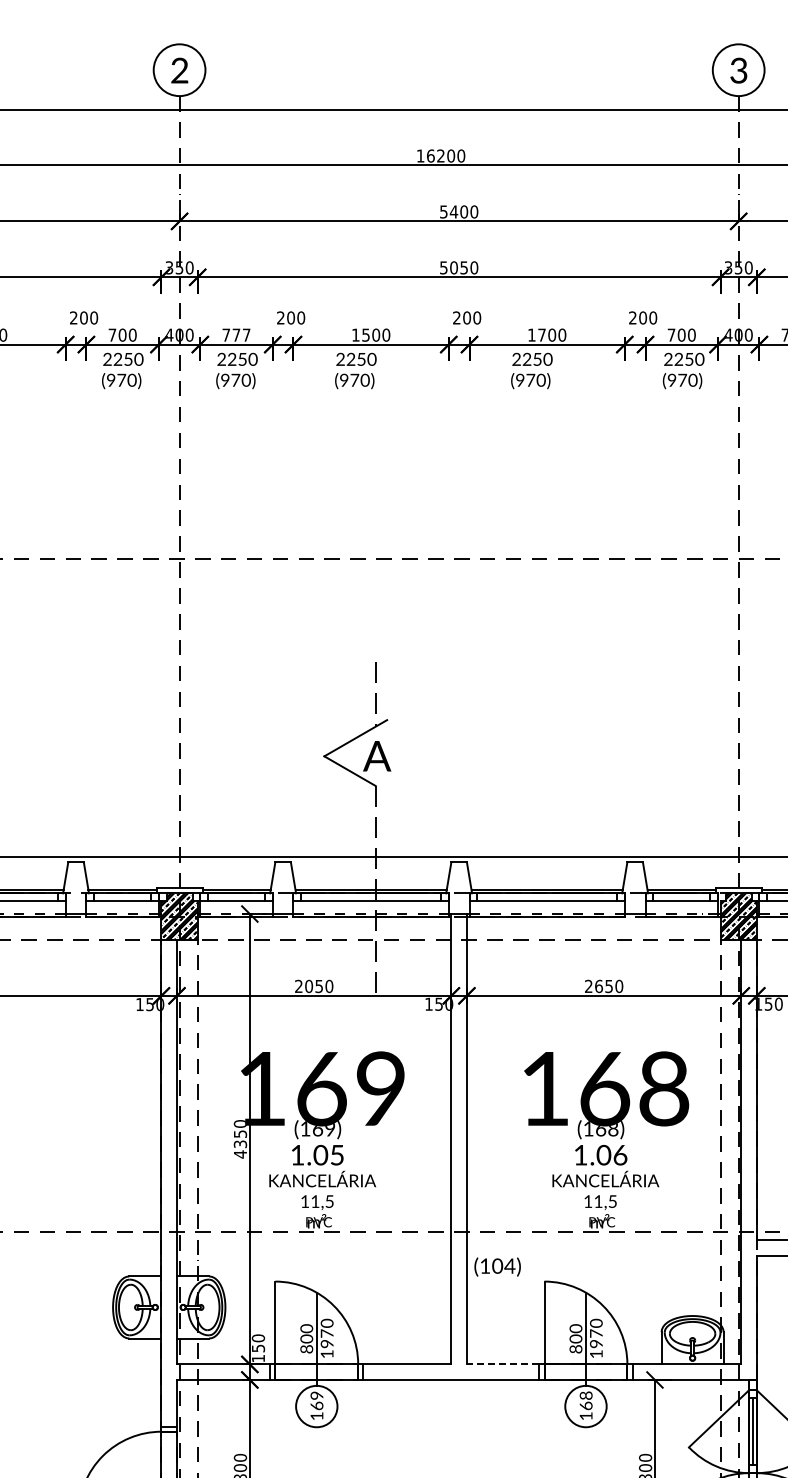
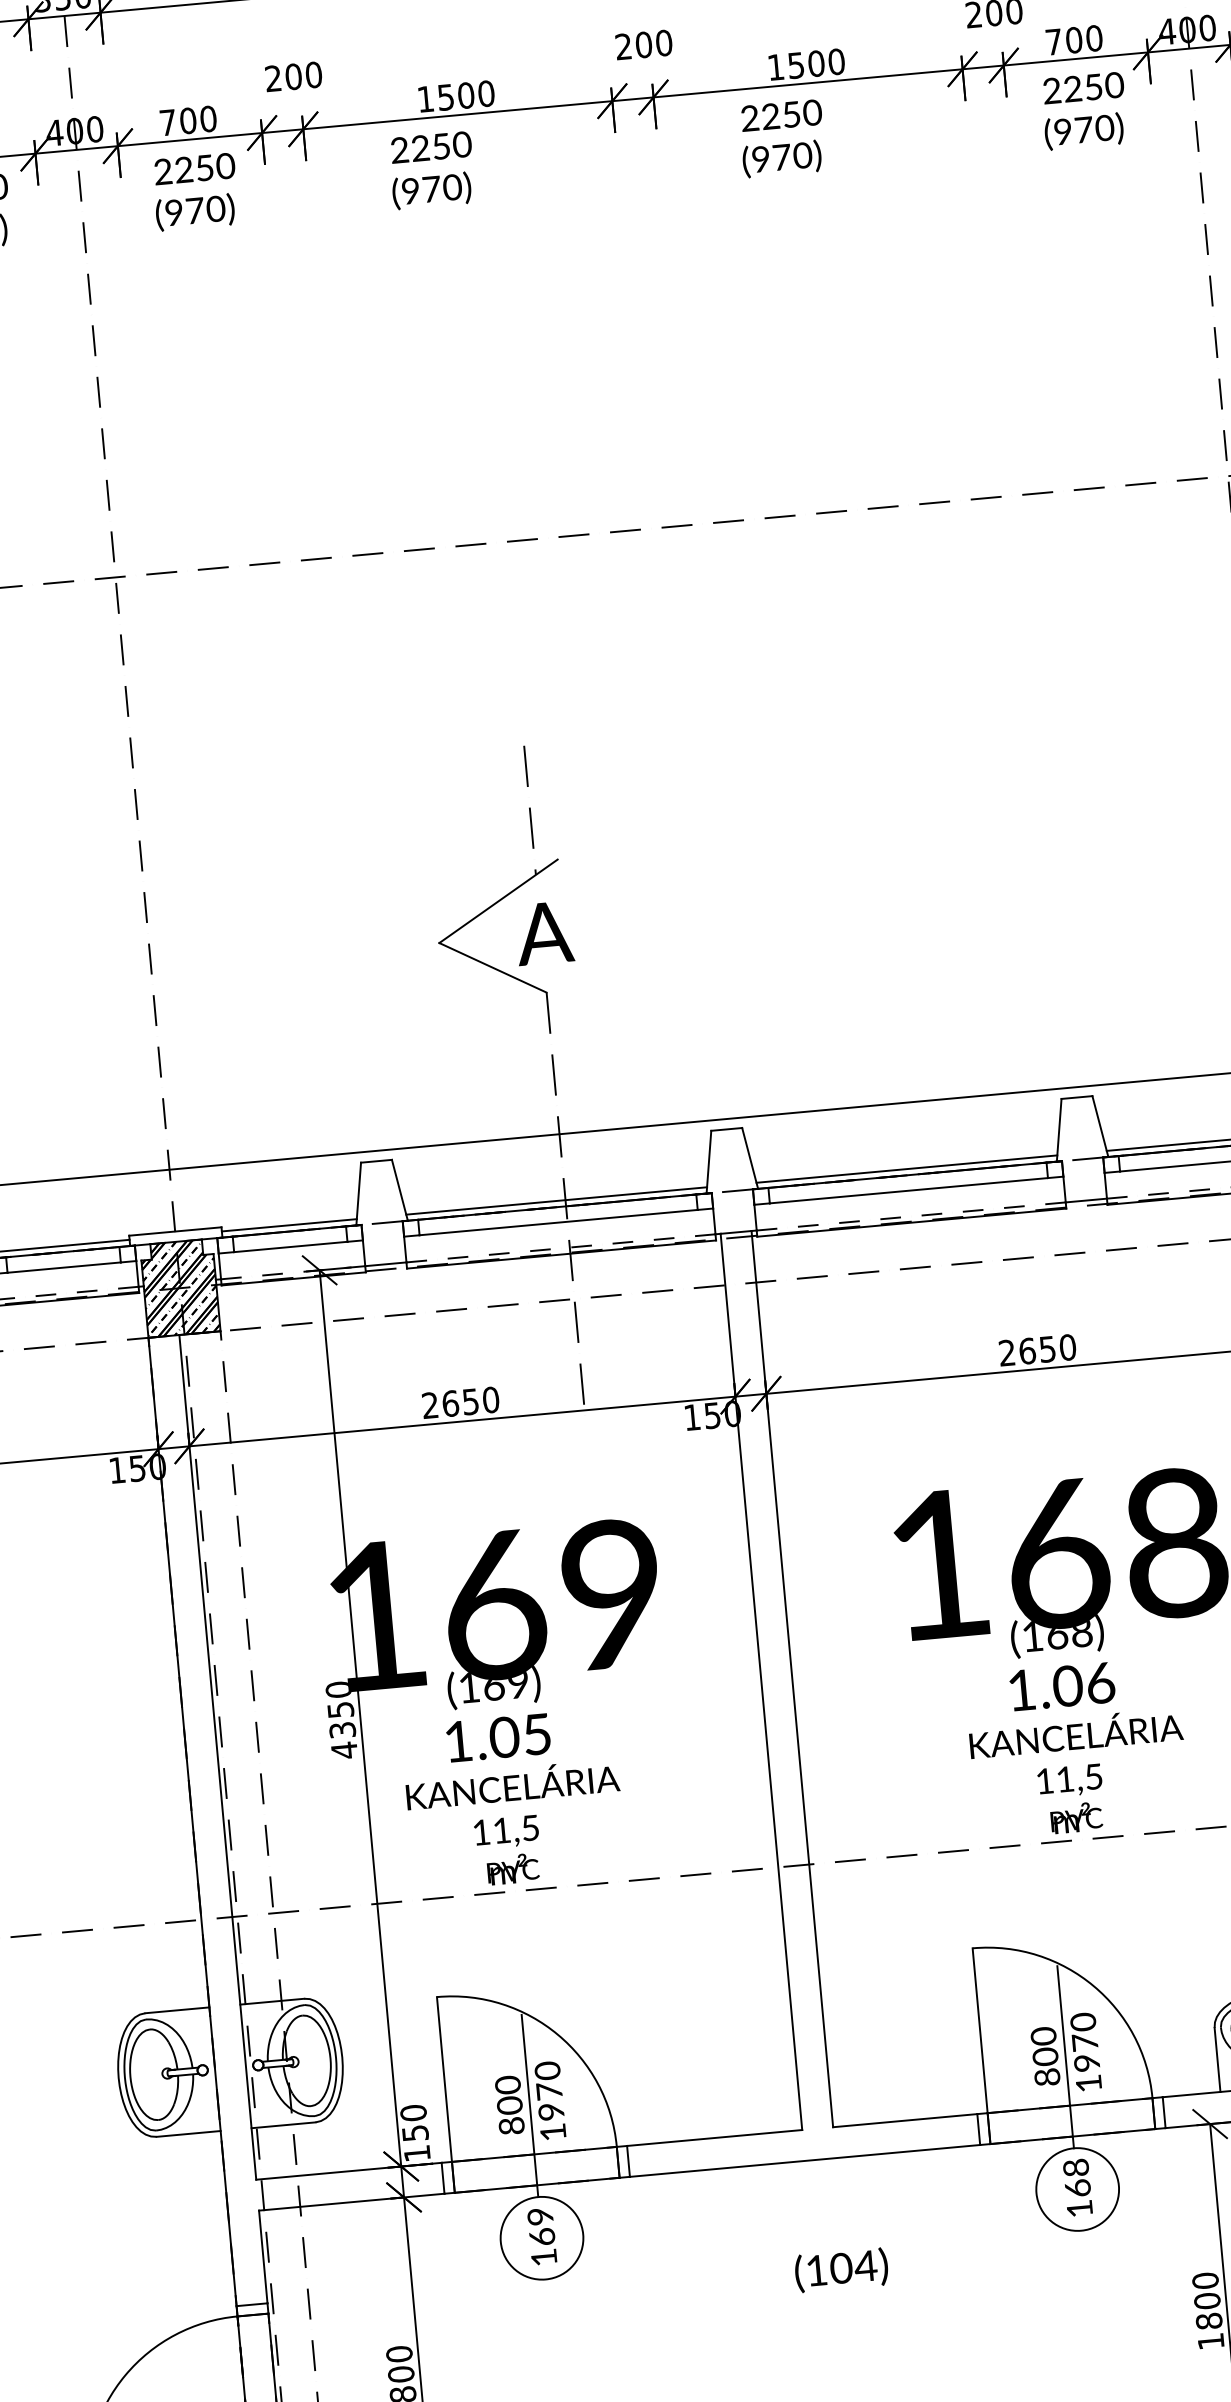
text: (241, 334) -> (198, 118), 777 -> 700
text: (541, 334) -> (795, 64), 1700 -> 1500
text: (309, 985) -> (451, 1401), 2050 -> 2650
text: (497, 1266) -> (841, 2269), moved
line: (502, 1364) -> (903, 2120), dashed -> solid

